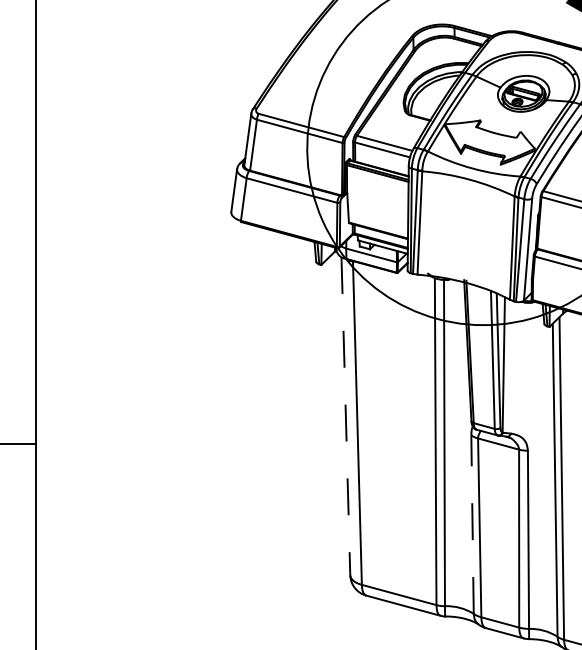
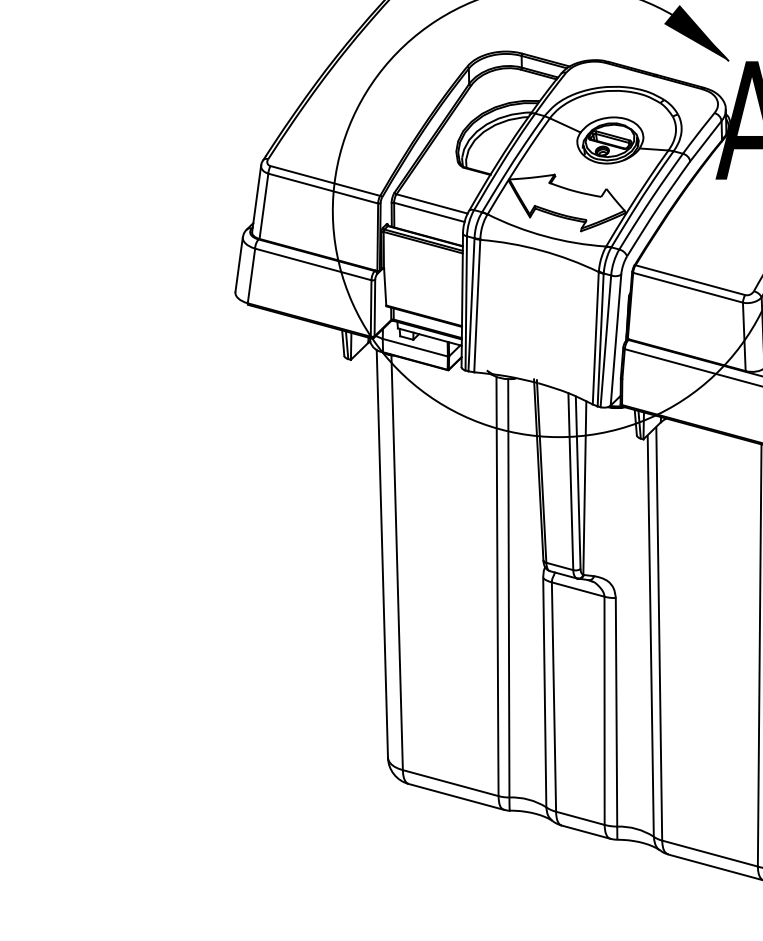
line: (345, 416) -> (382, 554), dashed -> solid
line: (472, 524) -> (544, 692), dashed -> solid

